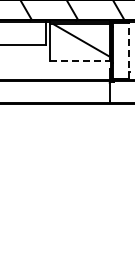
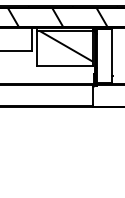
line: (128, 50) -> (111, 56), dashed -> solid
line: (80, 61) -> (65, 66), dashed -> solid

